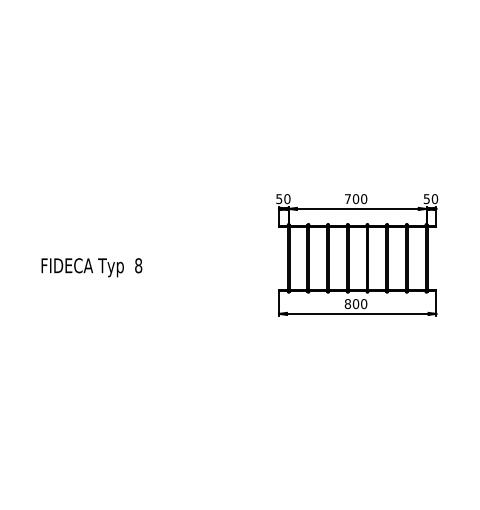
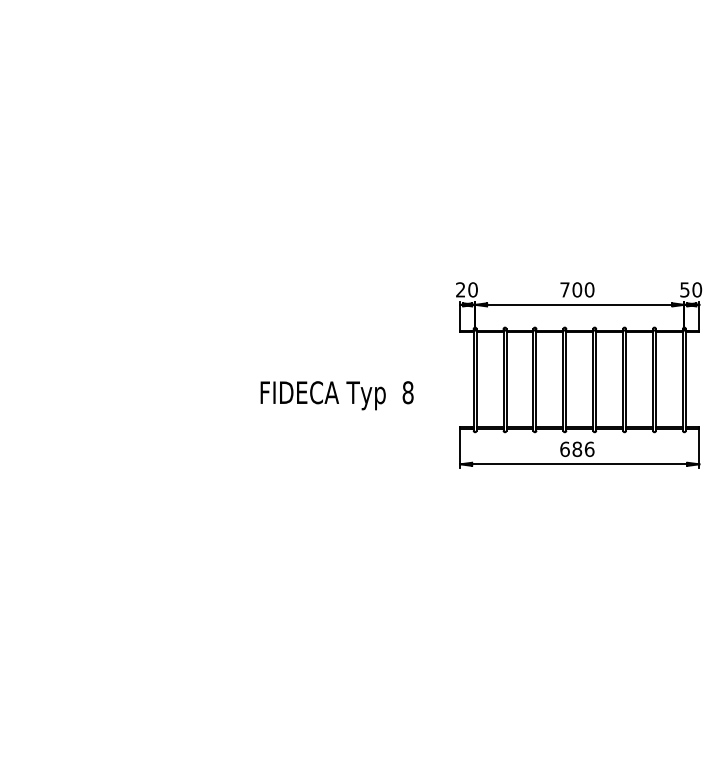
text: (279, 199) -> (461, 290), 50 -> 20
text: (91, 267) -> (336, 395), moved
text: (355, 303) -> (576, 448), 800 -> 686

